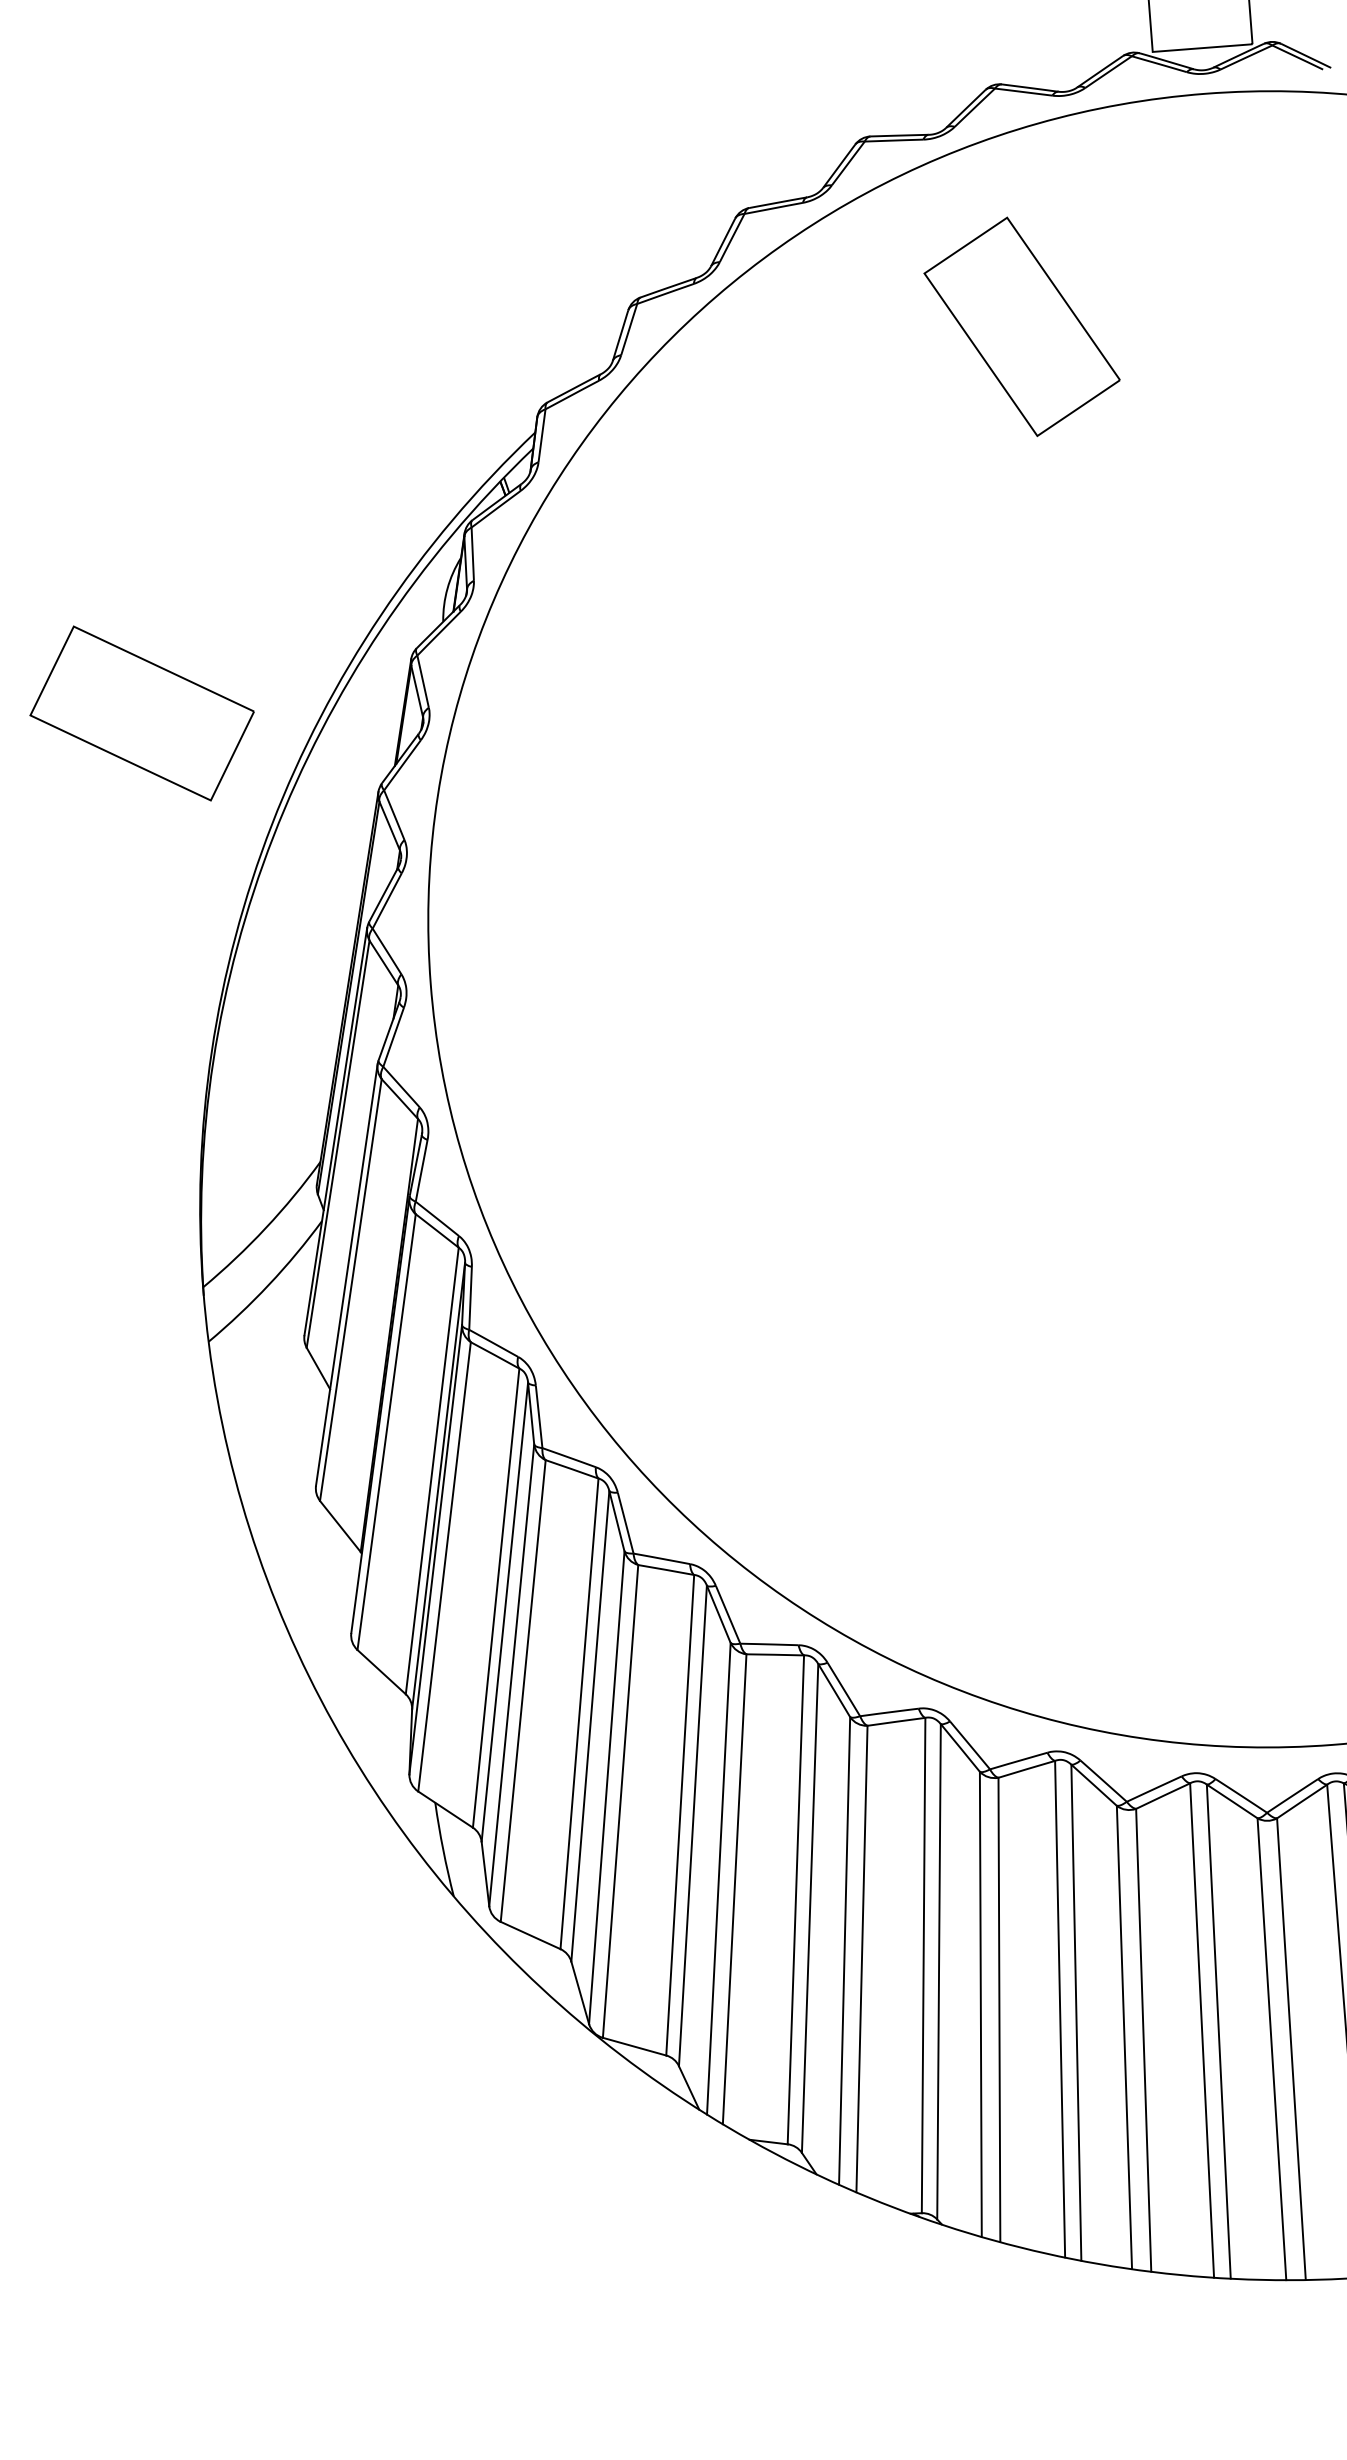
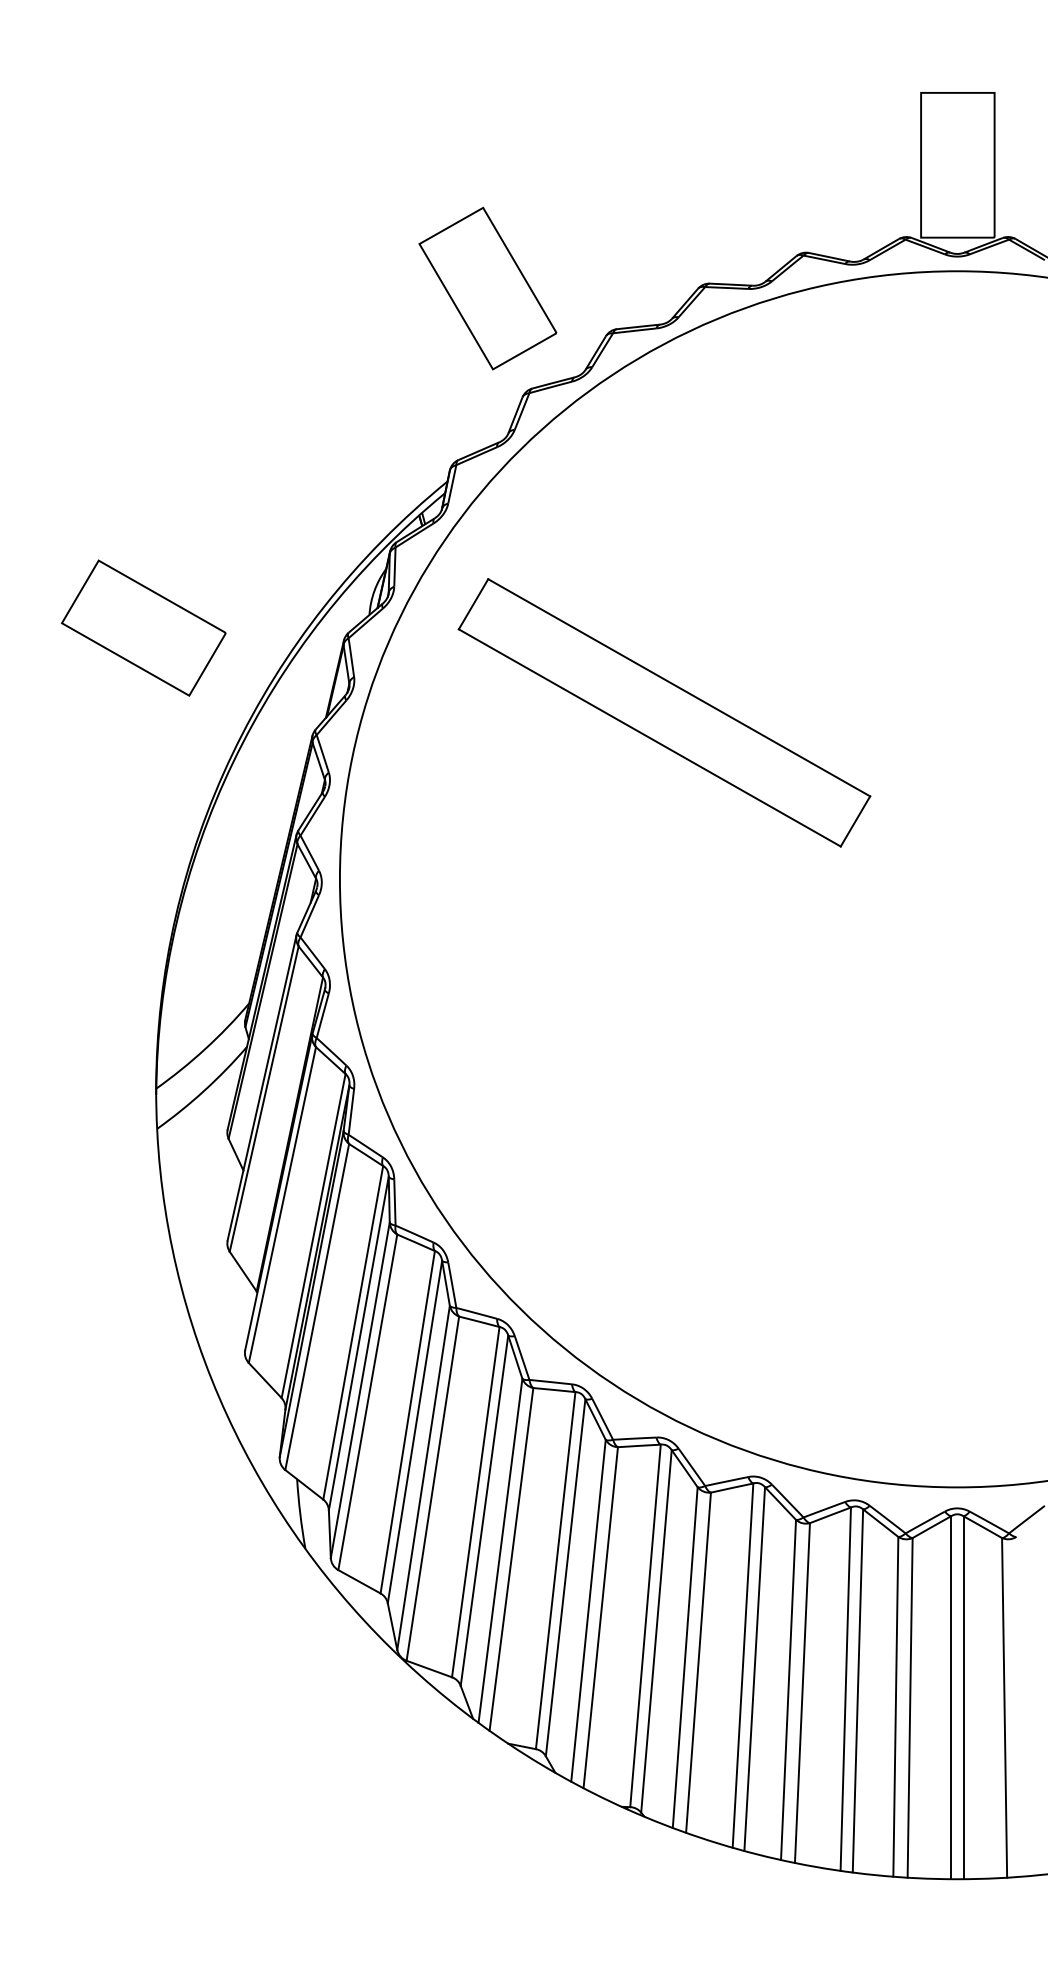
part: (1021, 326) -> (487, 288), moved
part: (141, 712) -> (143, 627), moved
part: (853, 723) -> (664, 712), added

